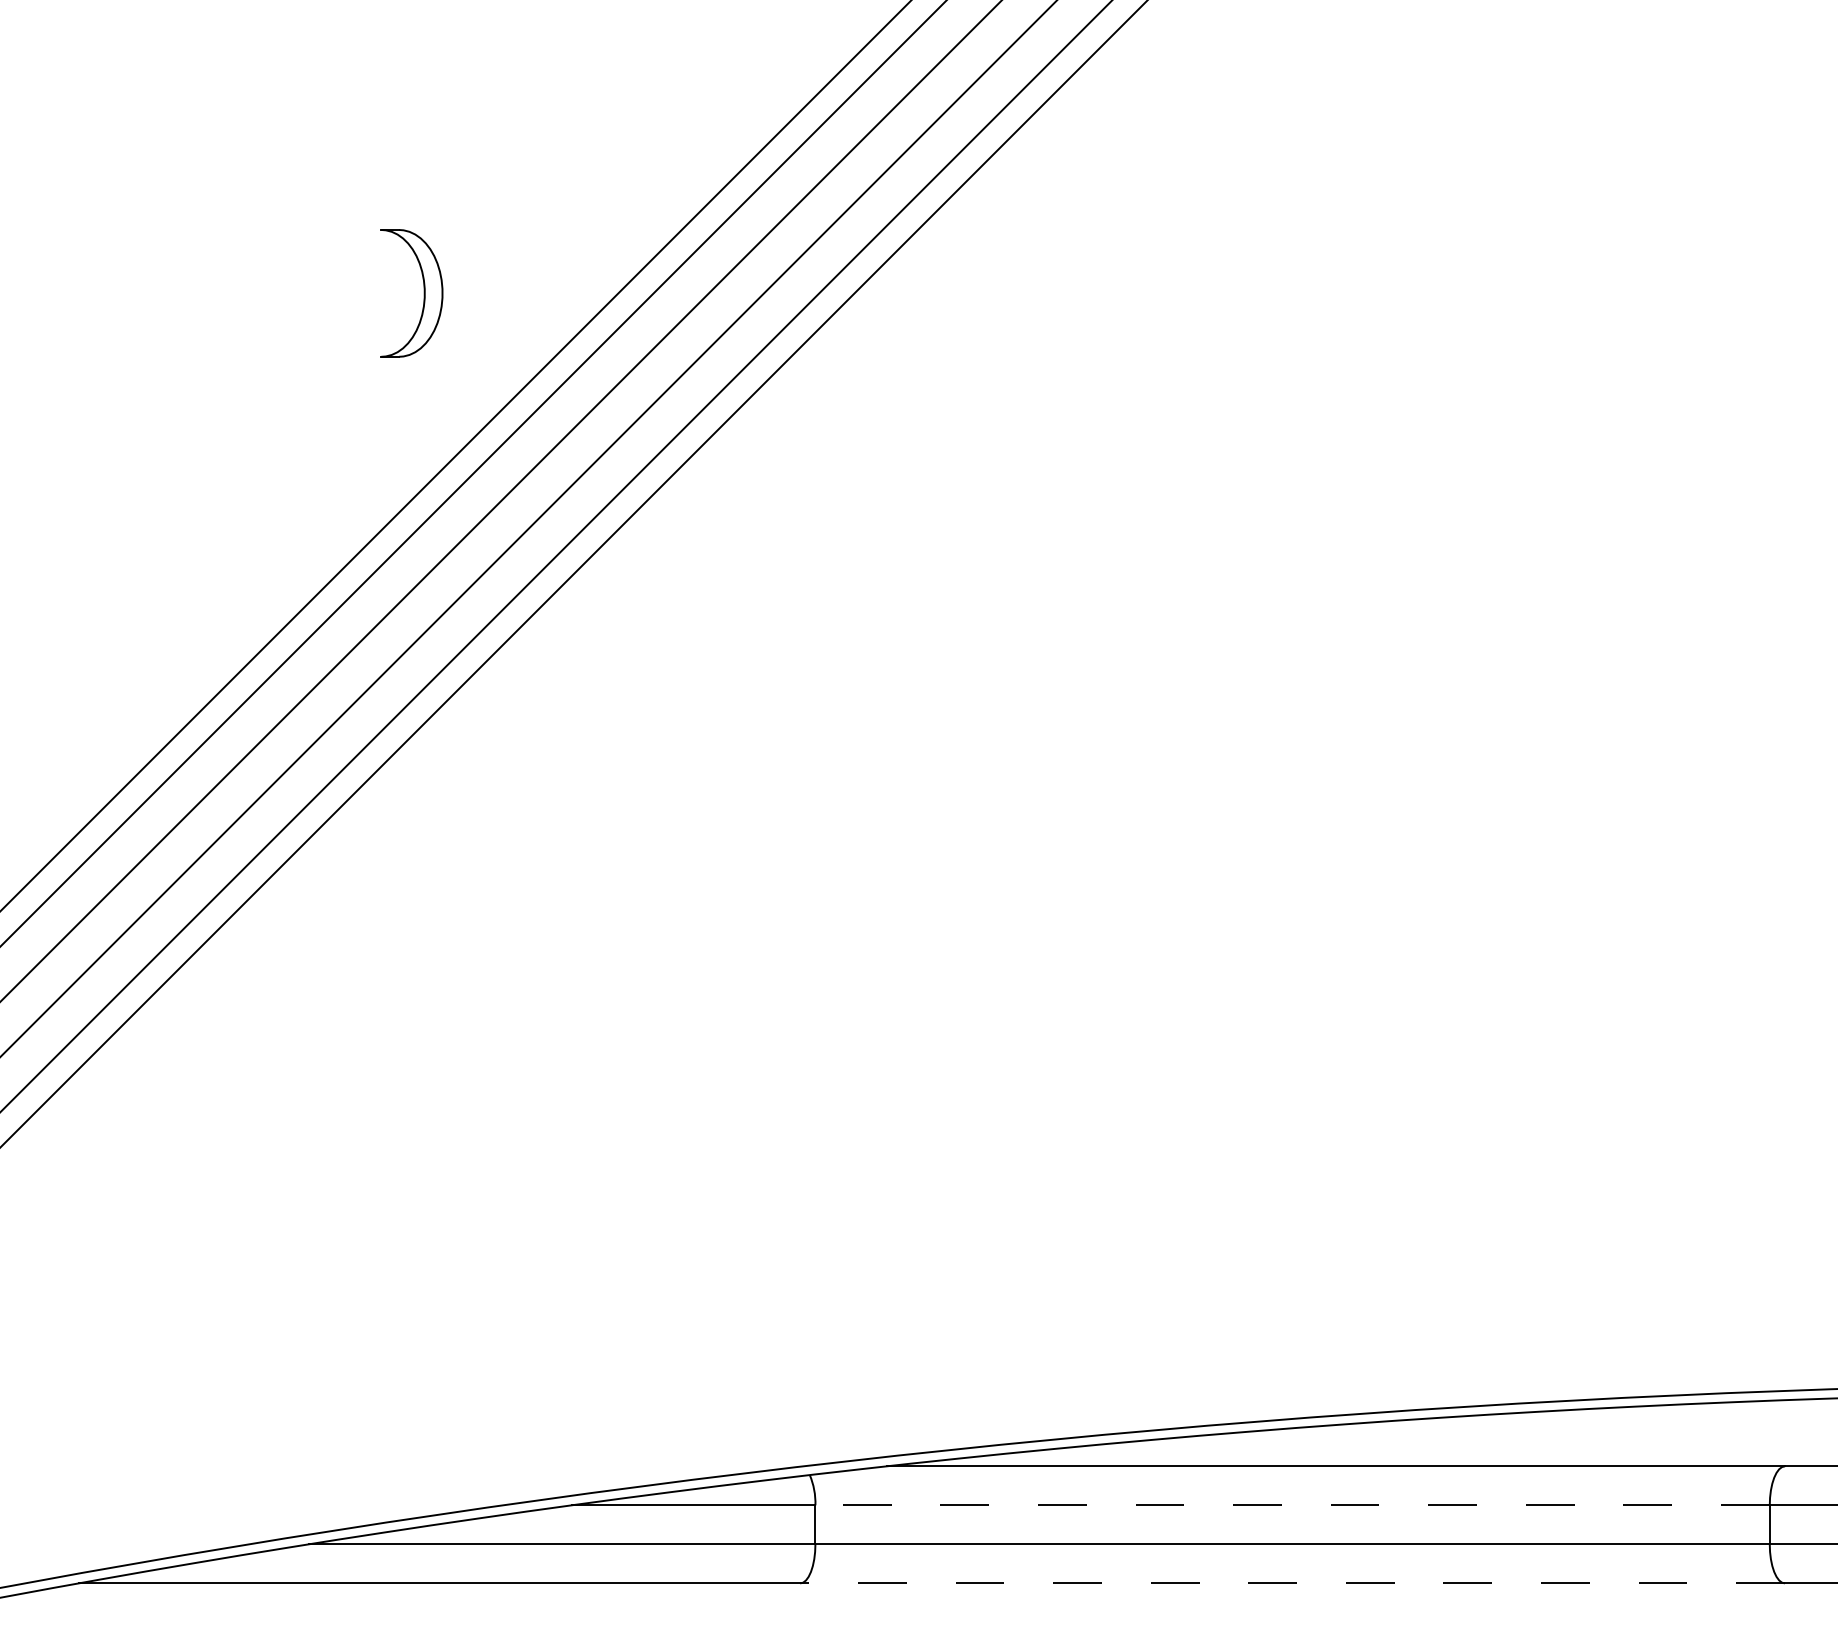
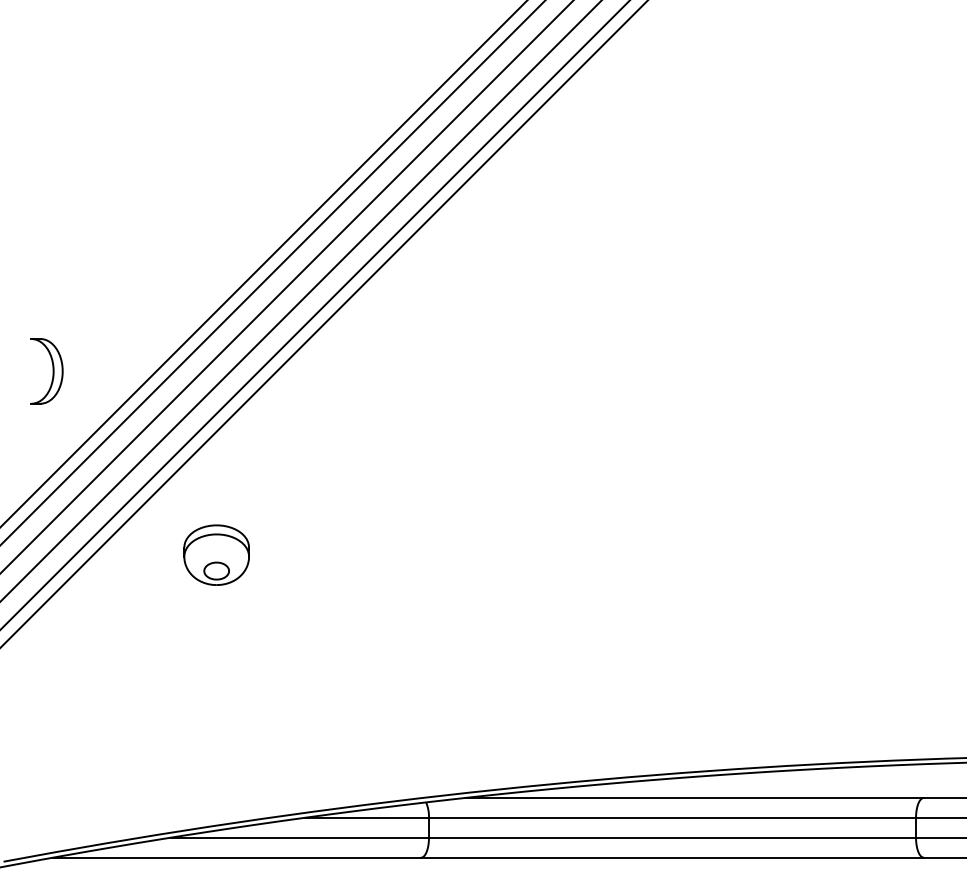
part: (410, 293) -> (46, 371), moved
part: (399, 989) -> (216, 554), added
line: (1292, 1504) -> (672, 817), dashed -> solid
line: (1292, 1583) -> (672, 857), dashed -> solid

